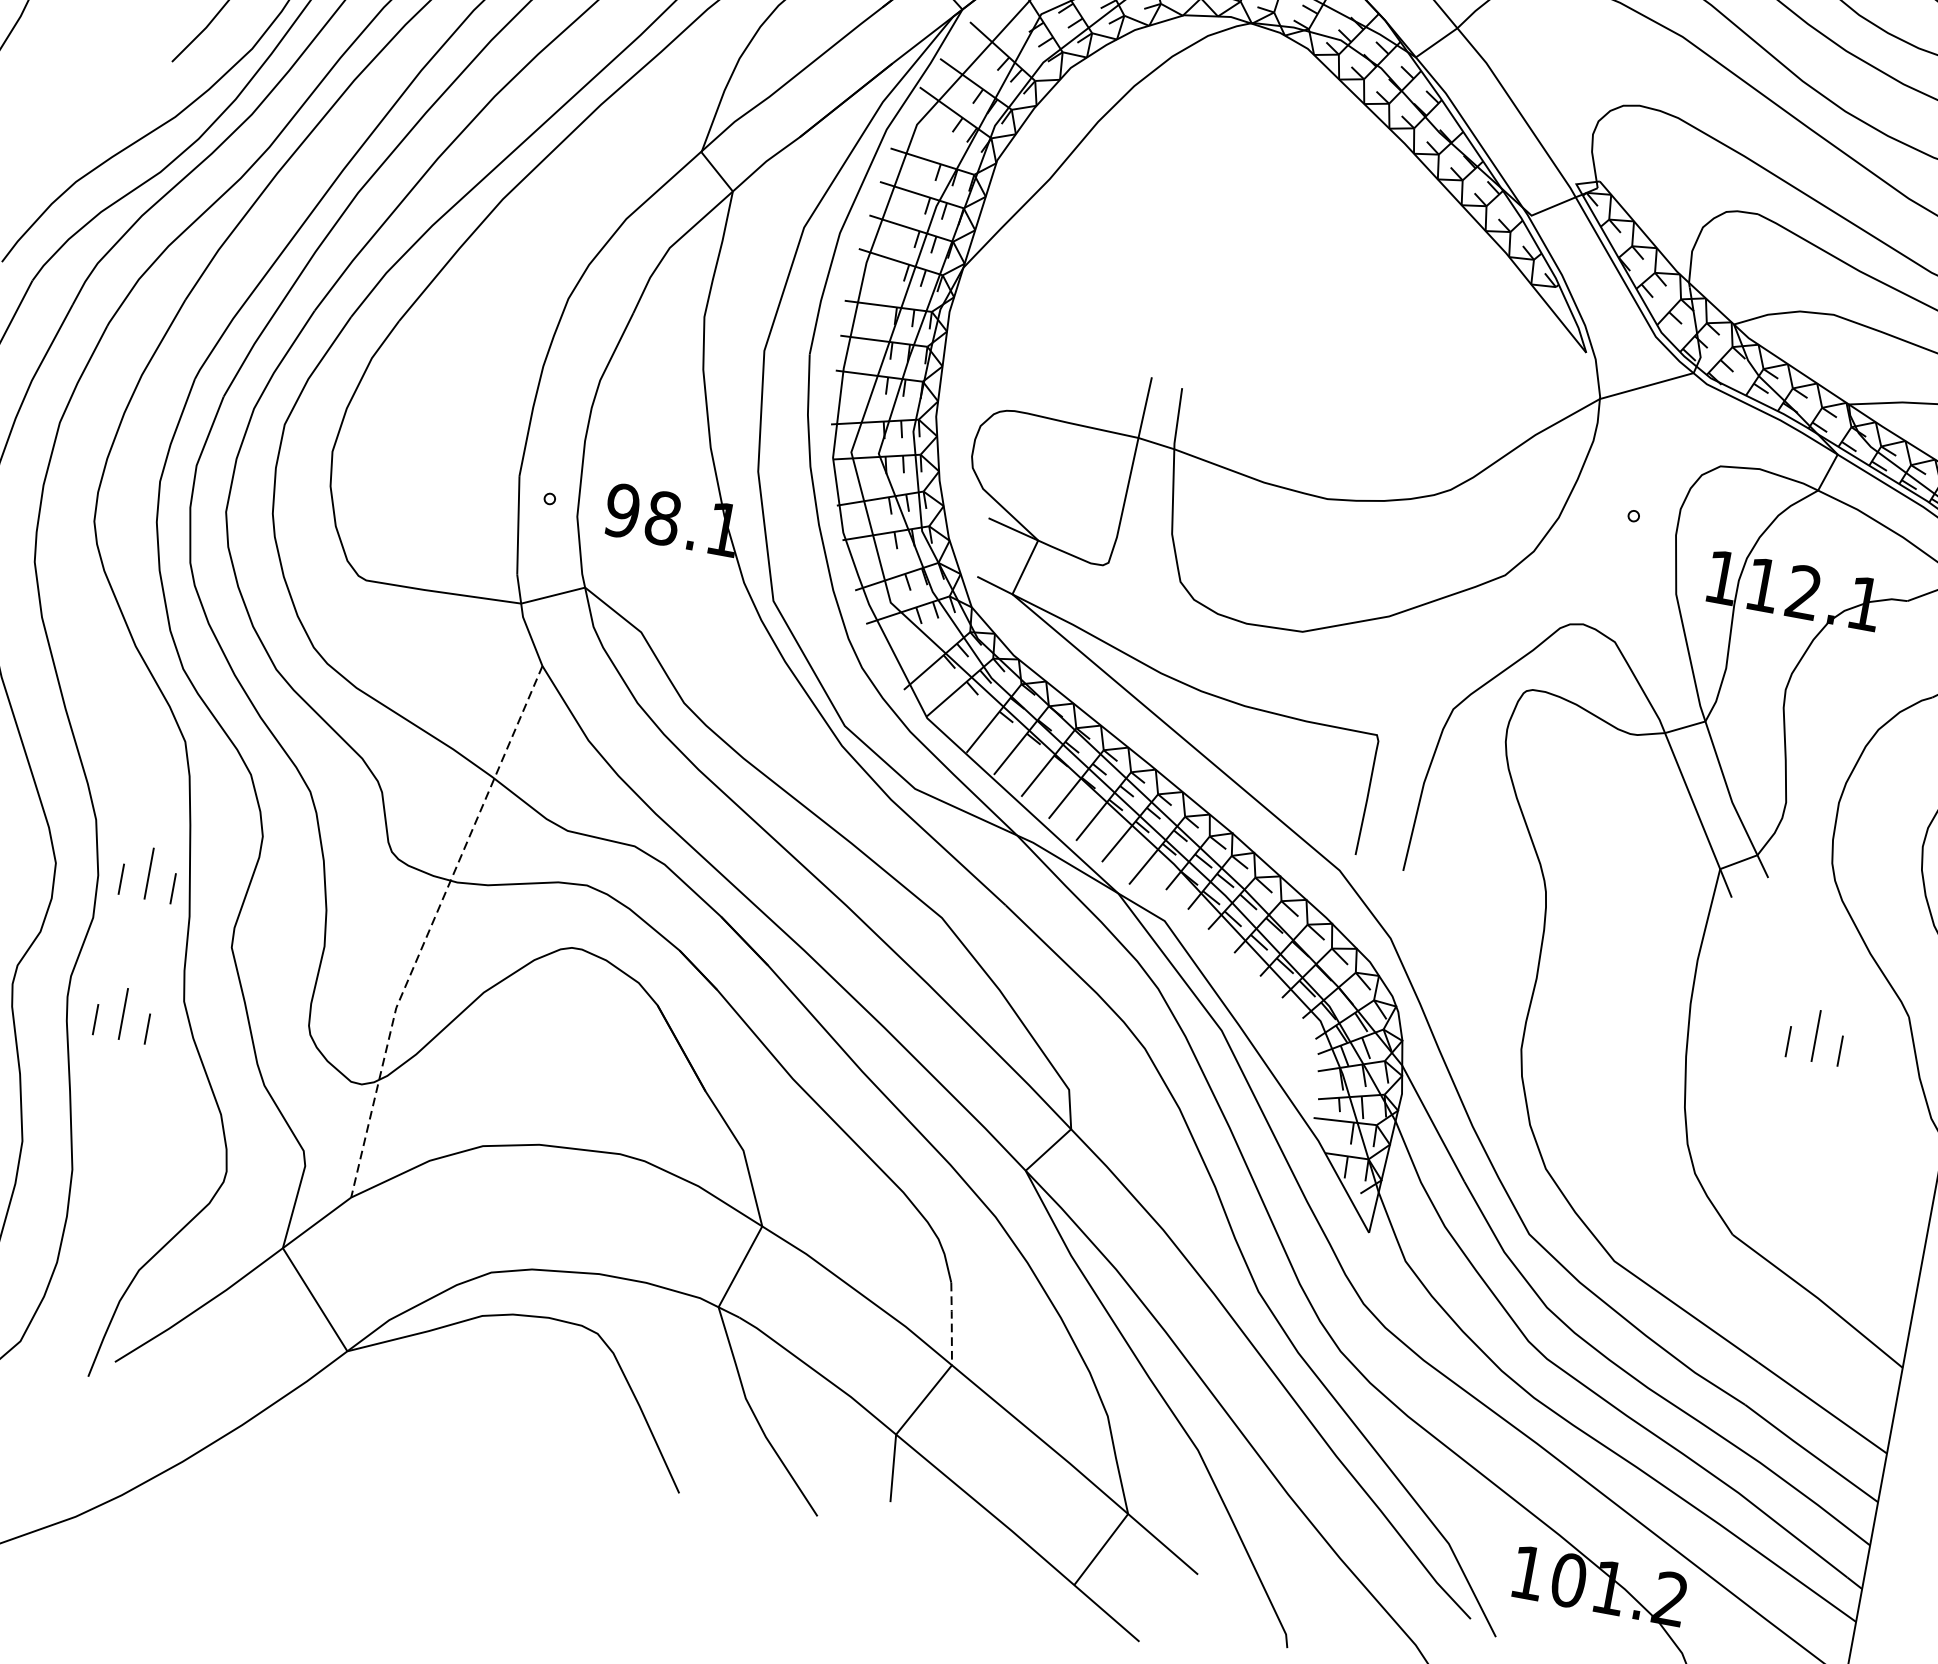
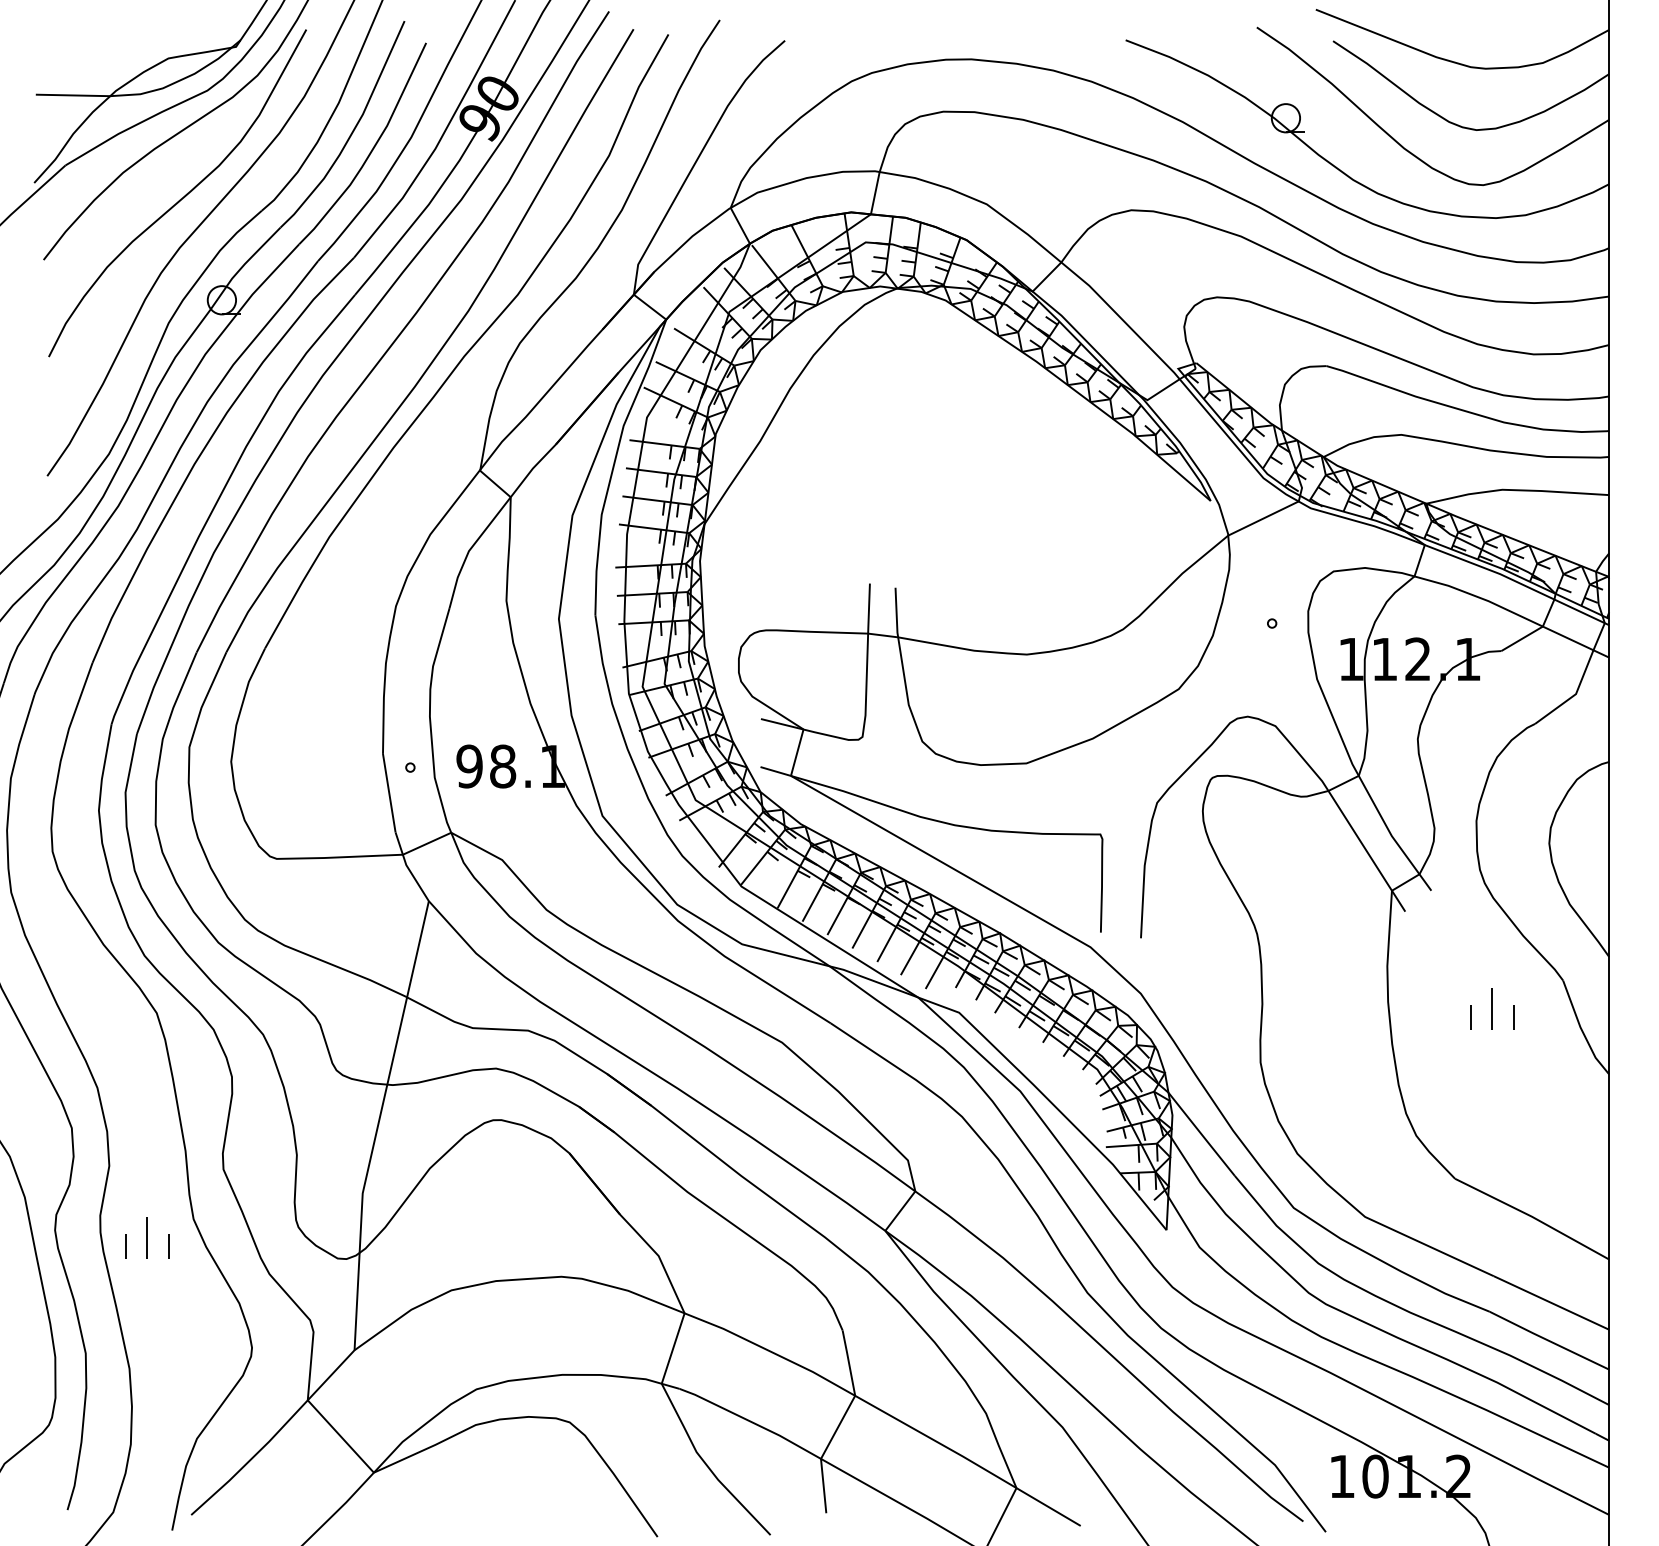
part: (149, 873) -> (147, 1122), removed
line: (430, 928) -> (378, 1125), dashed -> solid
line: (951, 1323) -> (848, 1362), dashed -> solid

